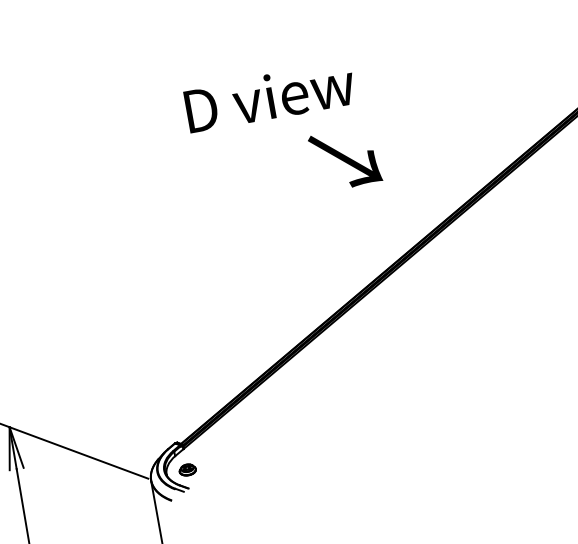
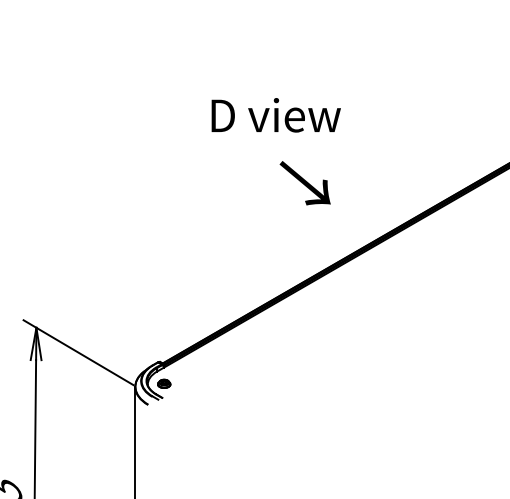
text: (344, 159) -> (304, 183), moved

